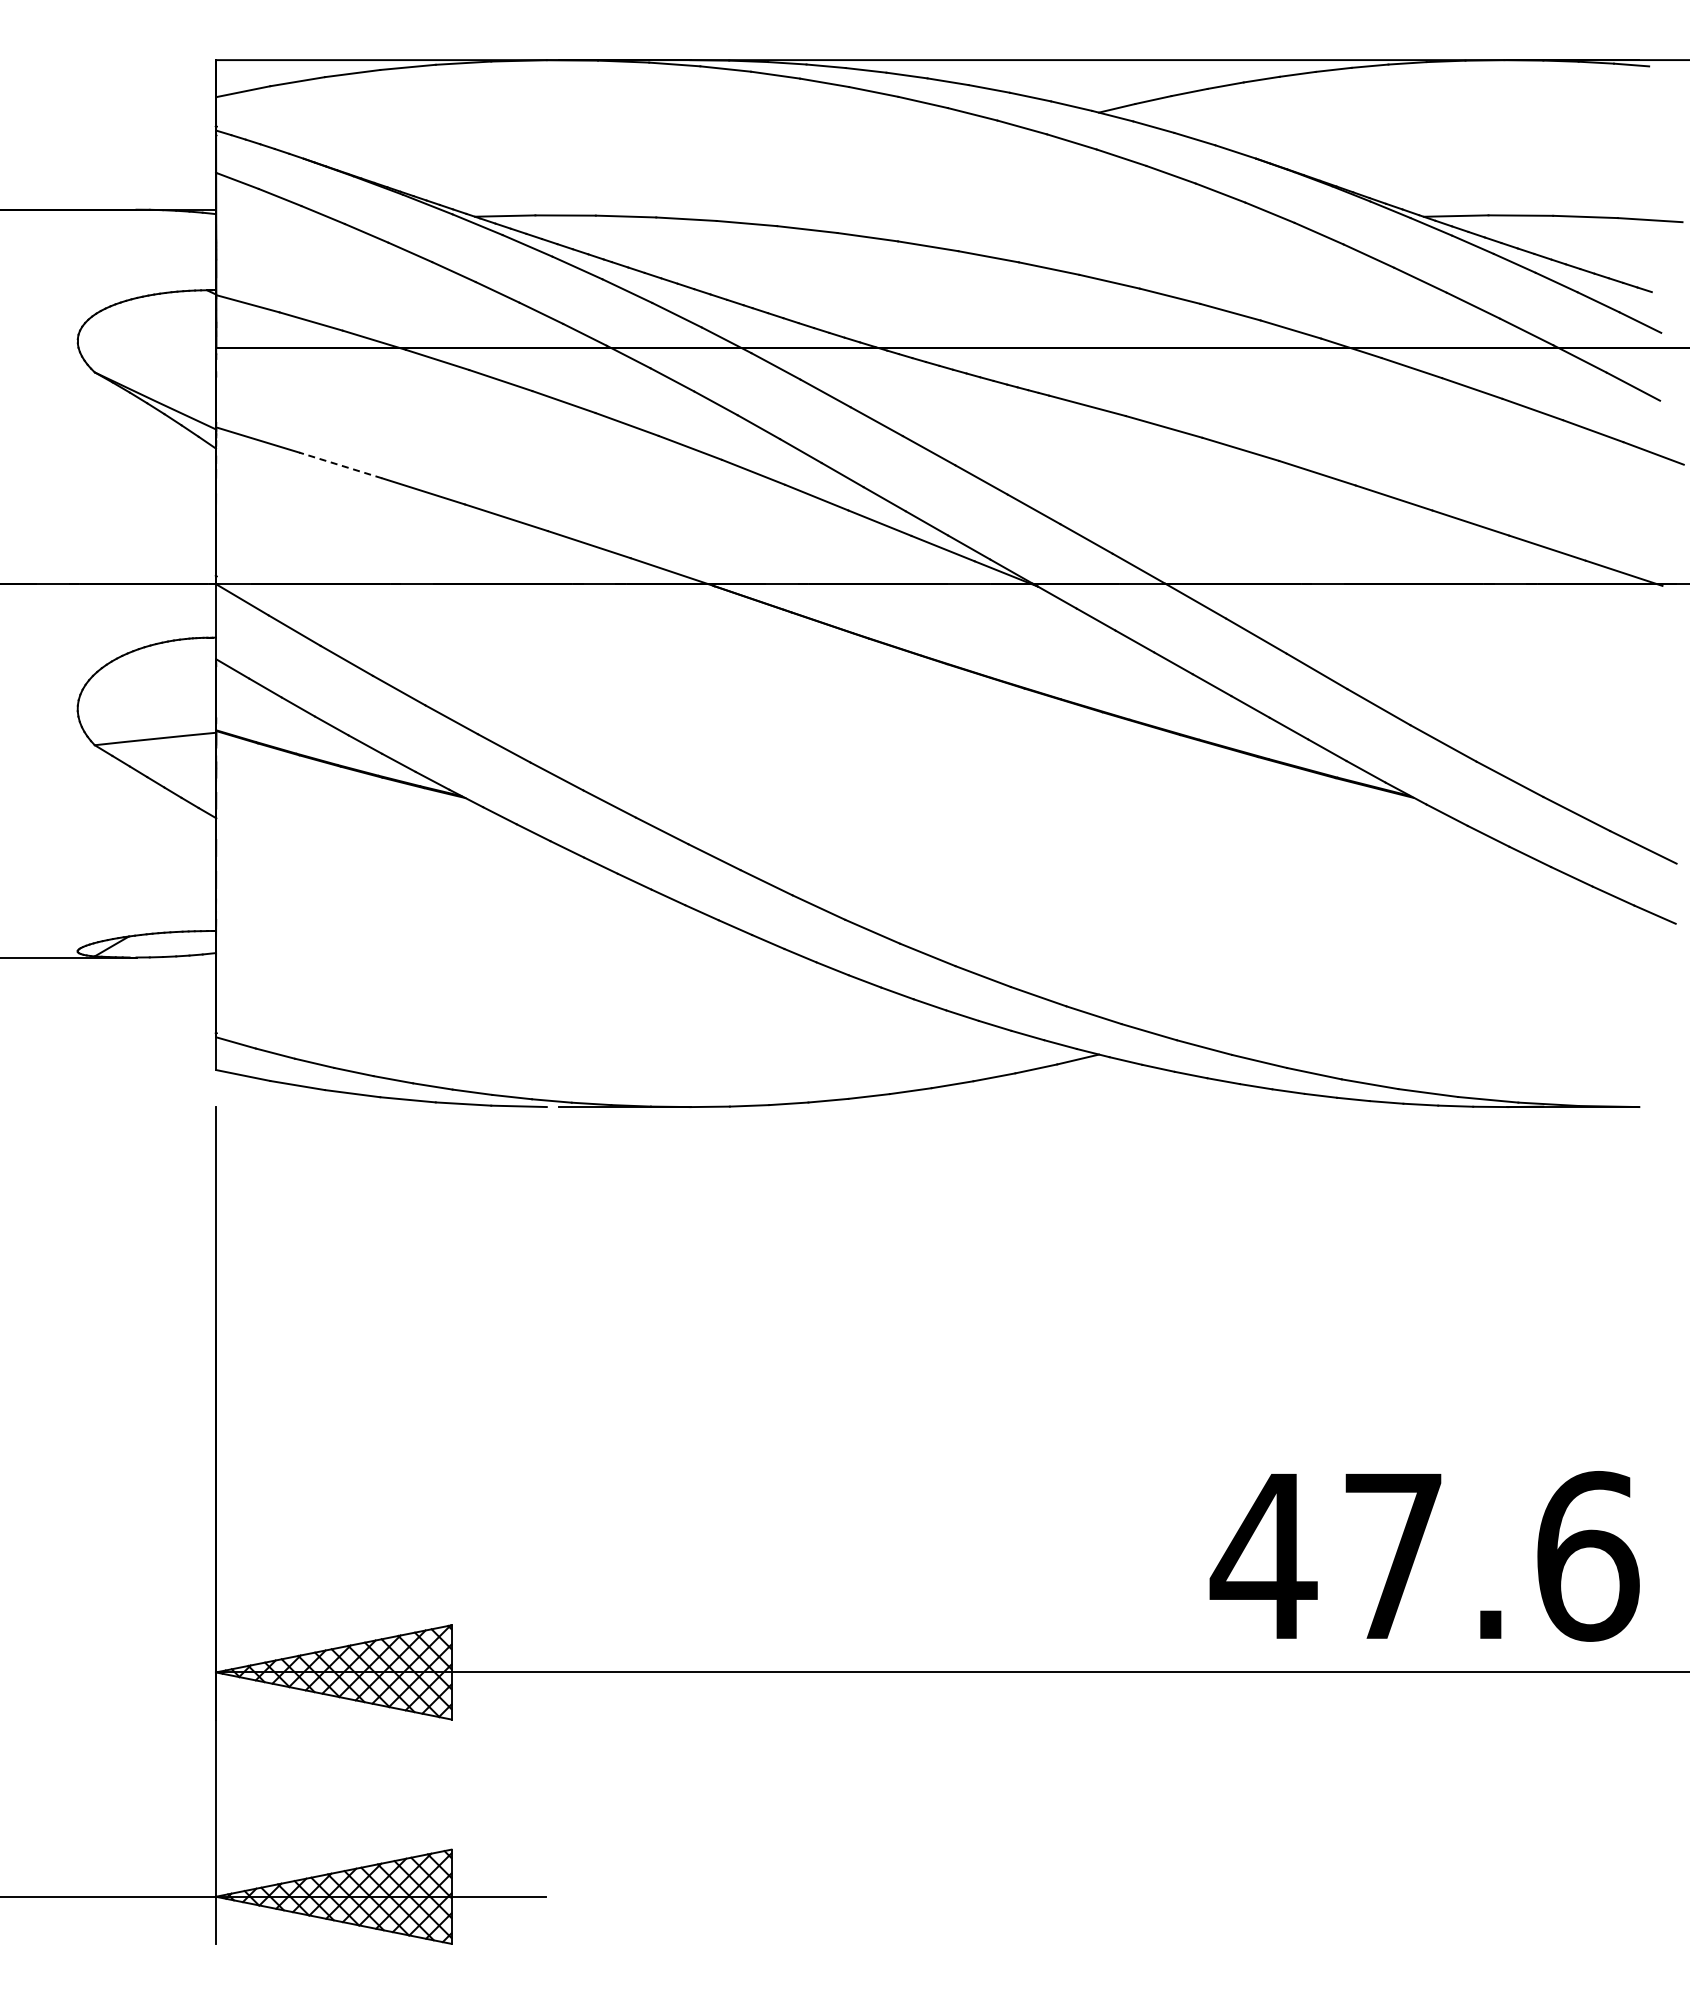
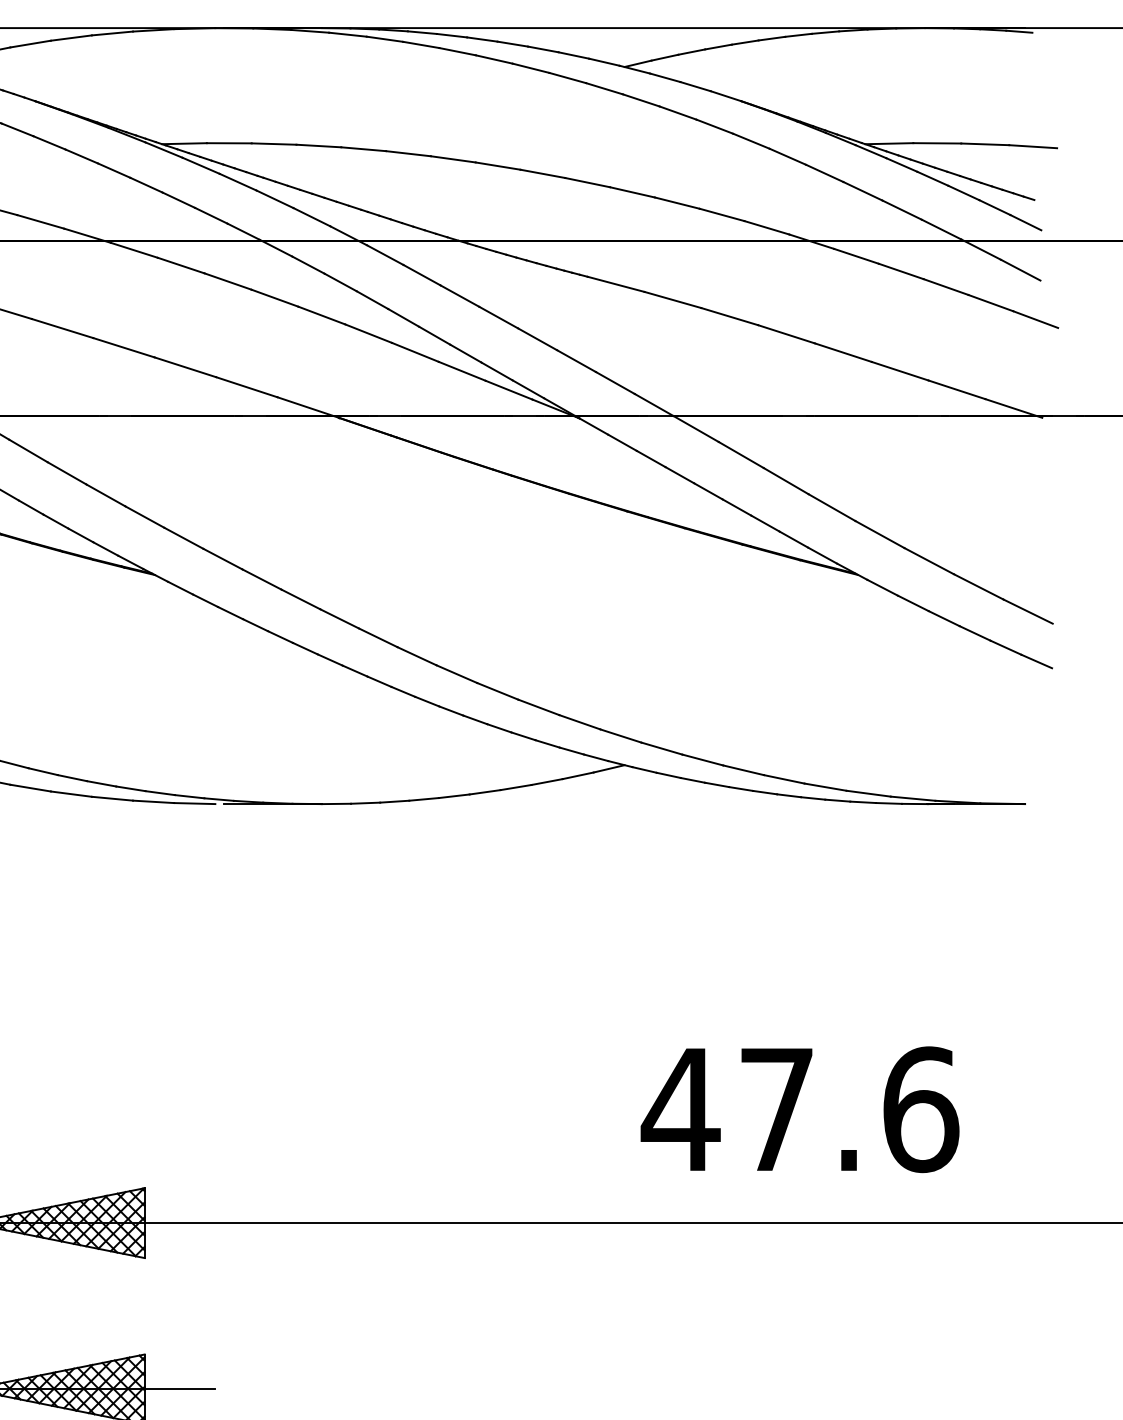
line: (340, 465) -> (62, 328), dashed -> solid
text: (1424, 1556) -> (799, 1109), moved

